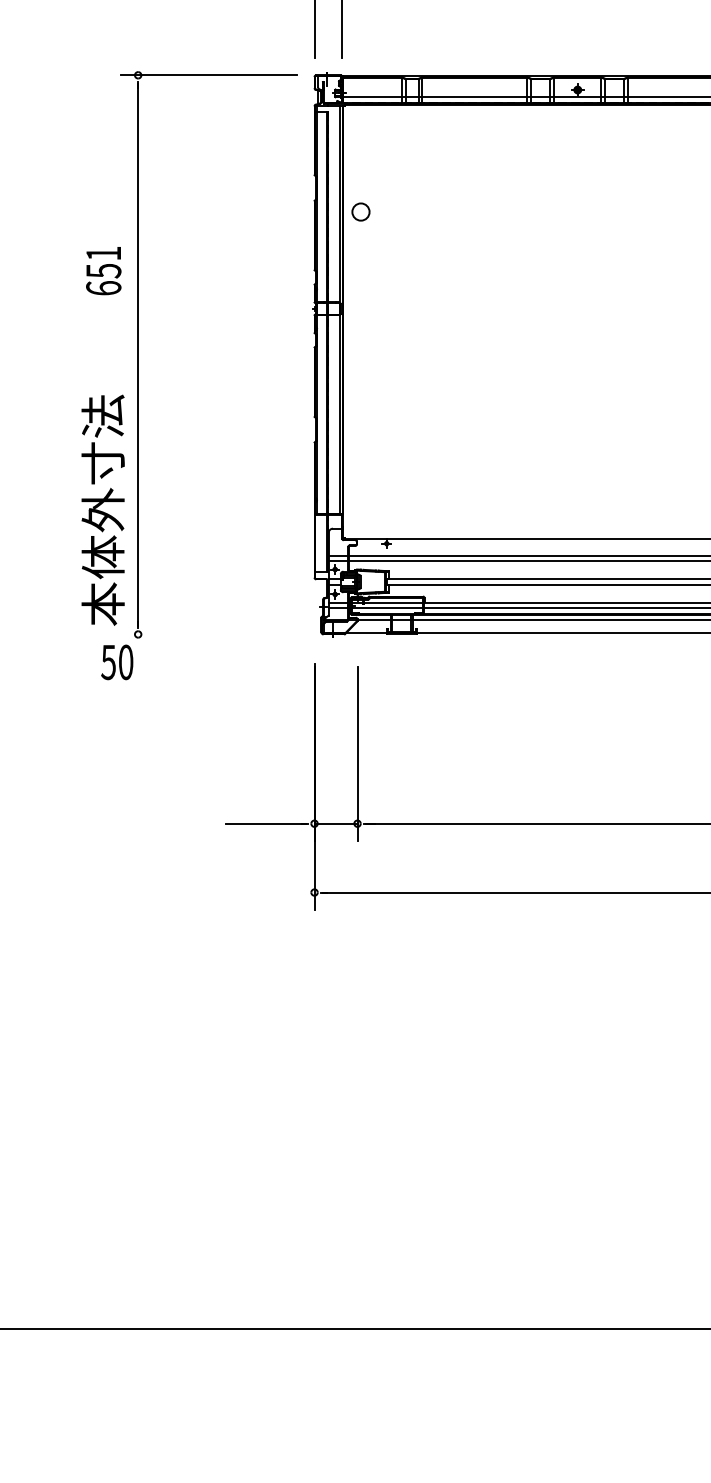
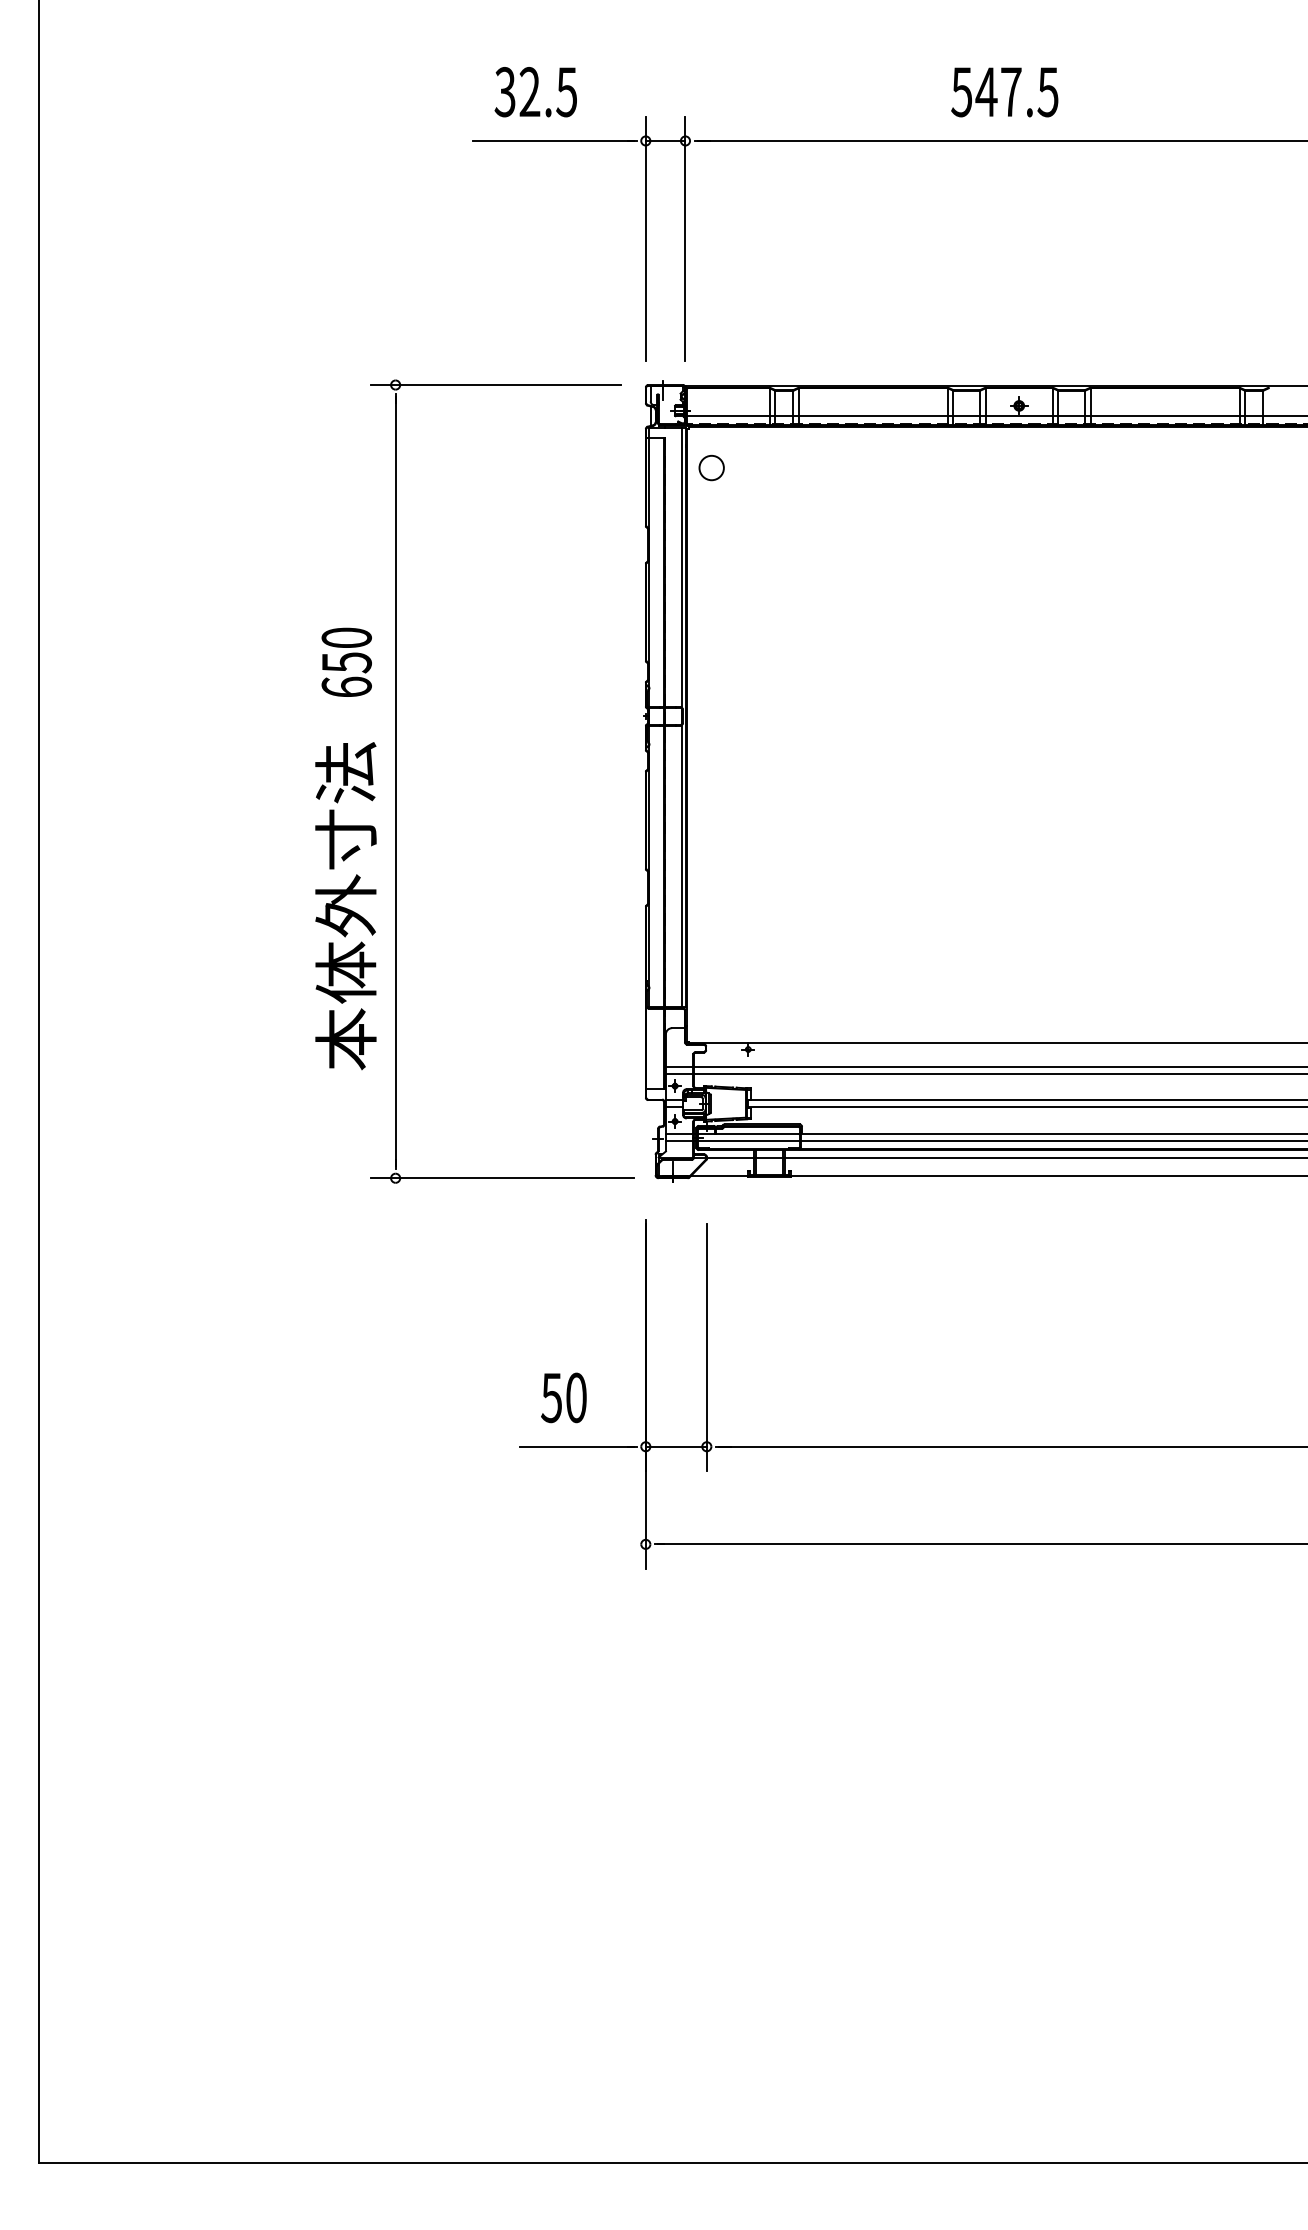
circle: (360, 211) -> (711, 467), moved
text: (103, 253) -> (346, 637), 651 -> 650
text: (102, 510) -> (345, 906), moved
line: (213, 634) -> (502, 1178), added
text: (116, 662) -> (563, 1397), moved

